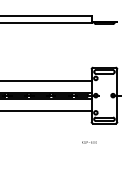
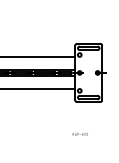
text: (89, 142) -> (80, 134), moved

